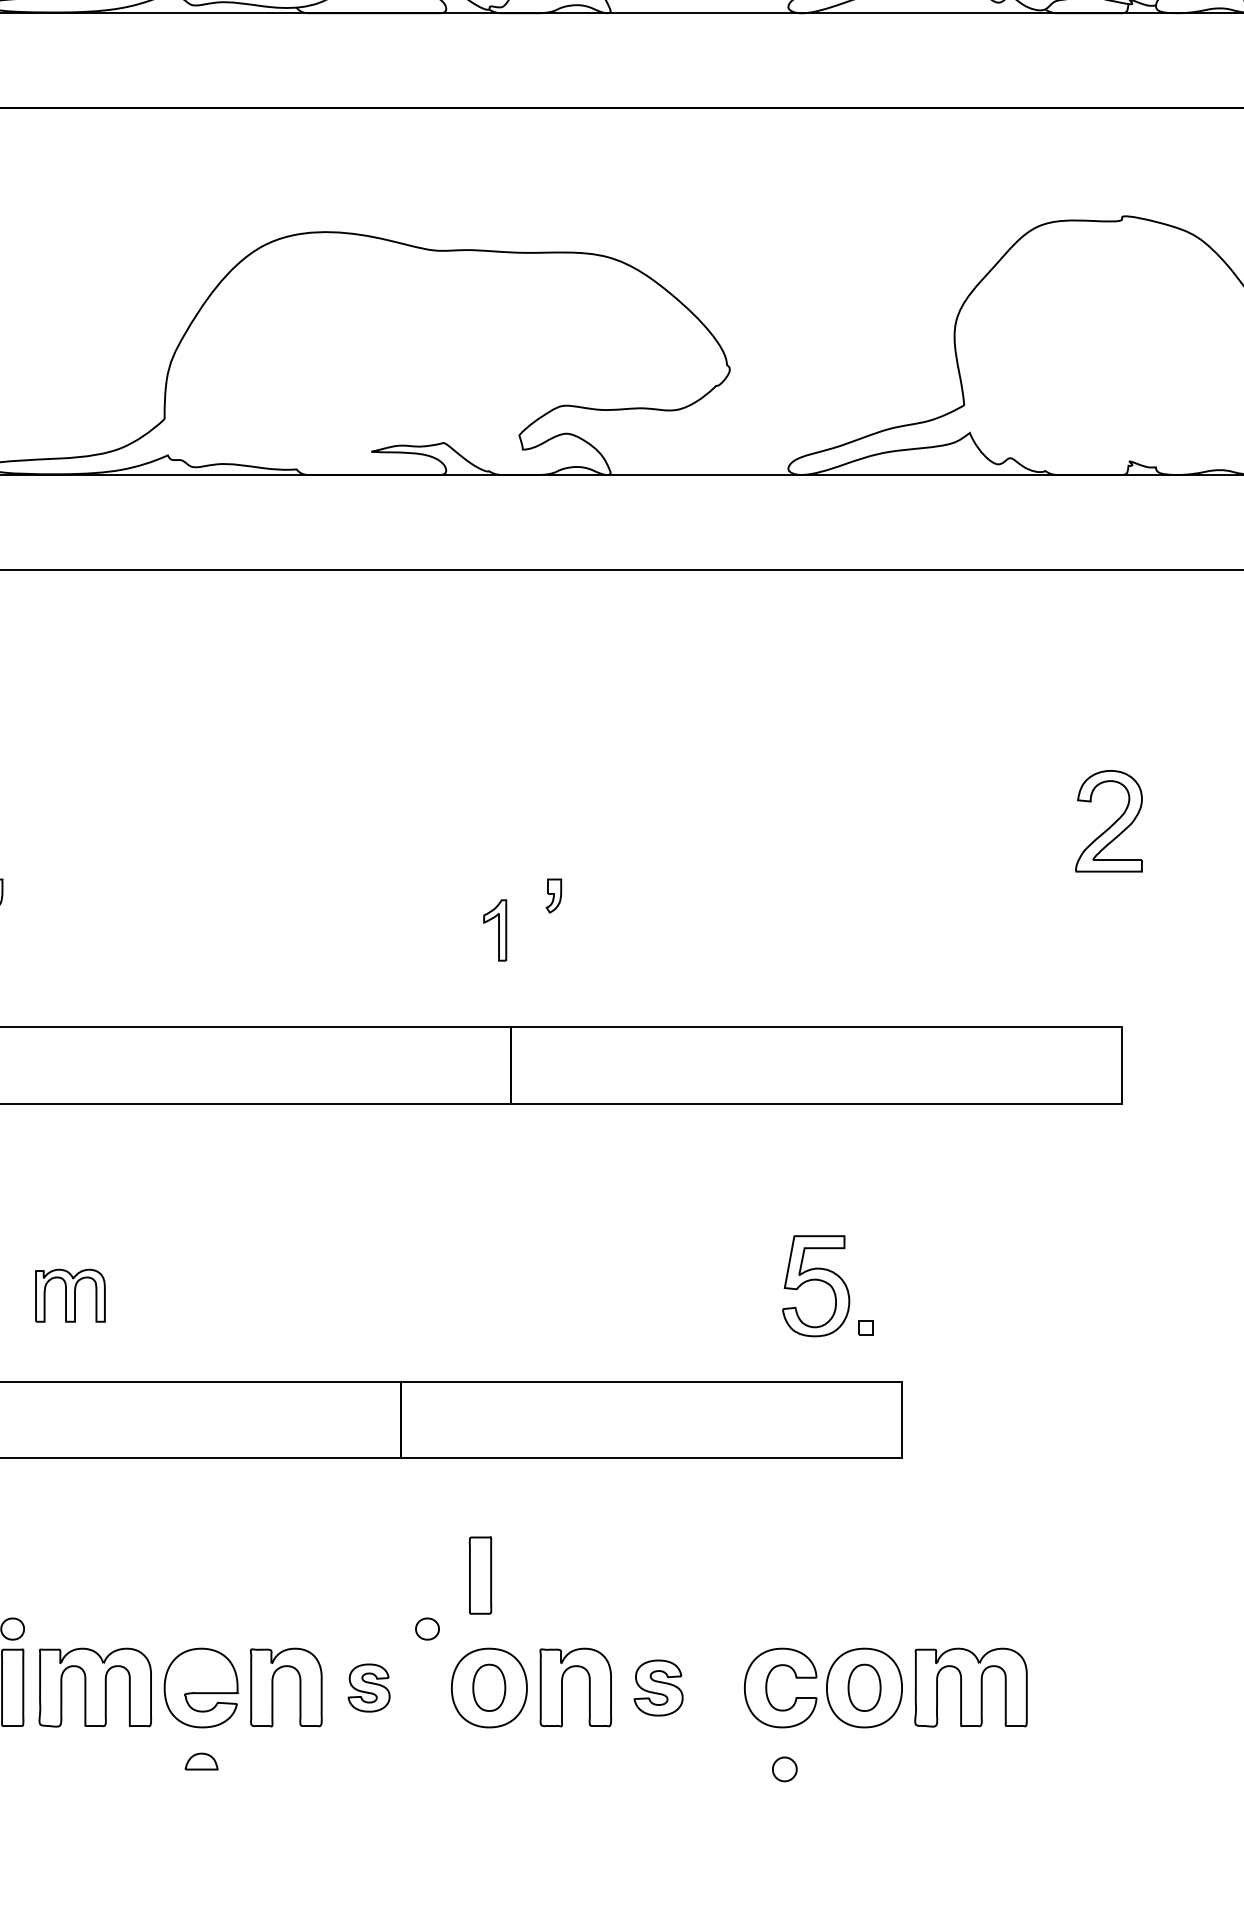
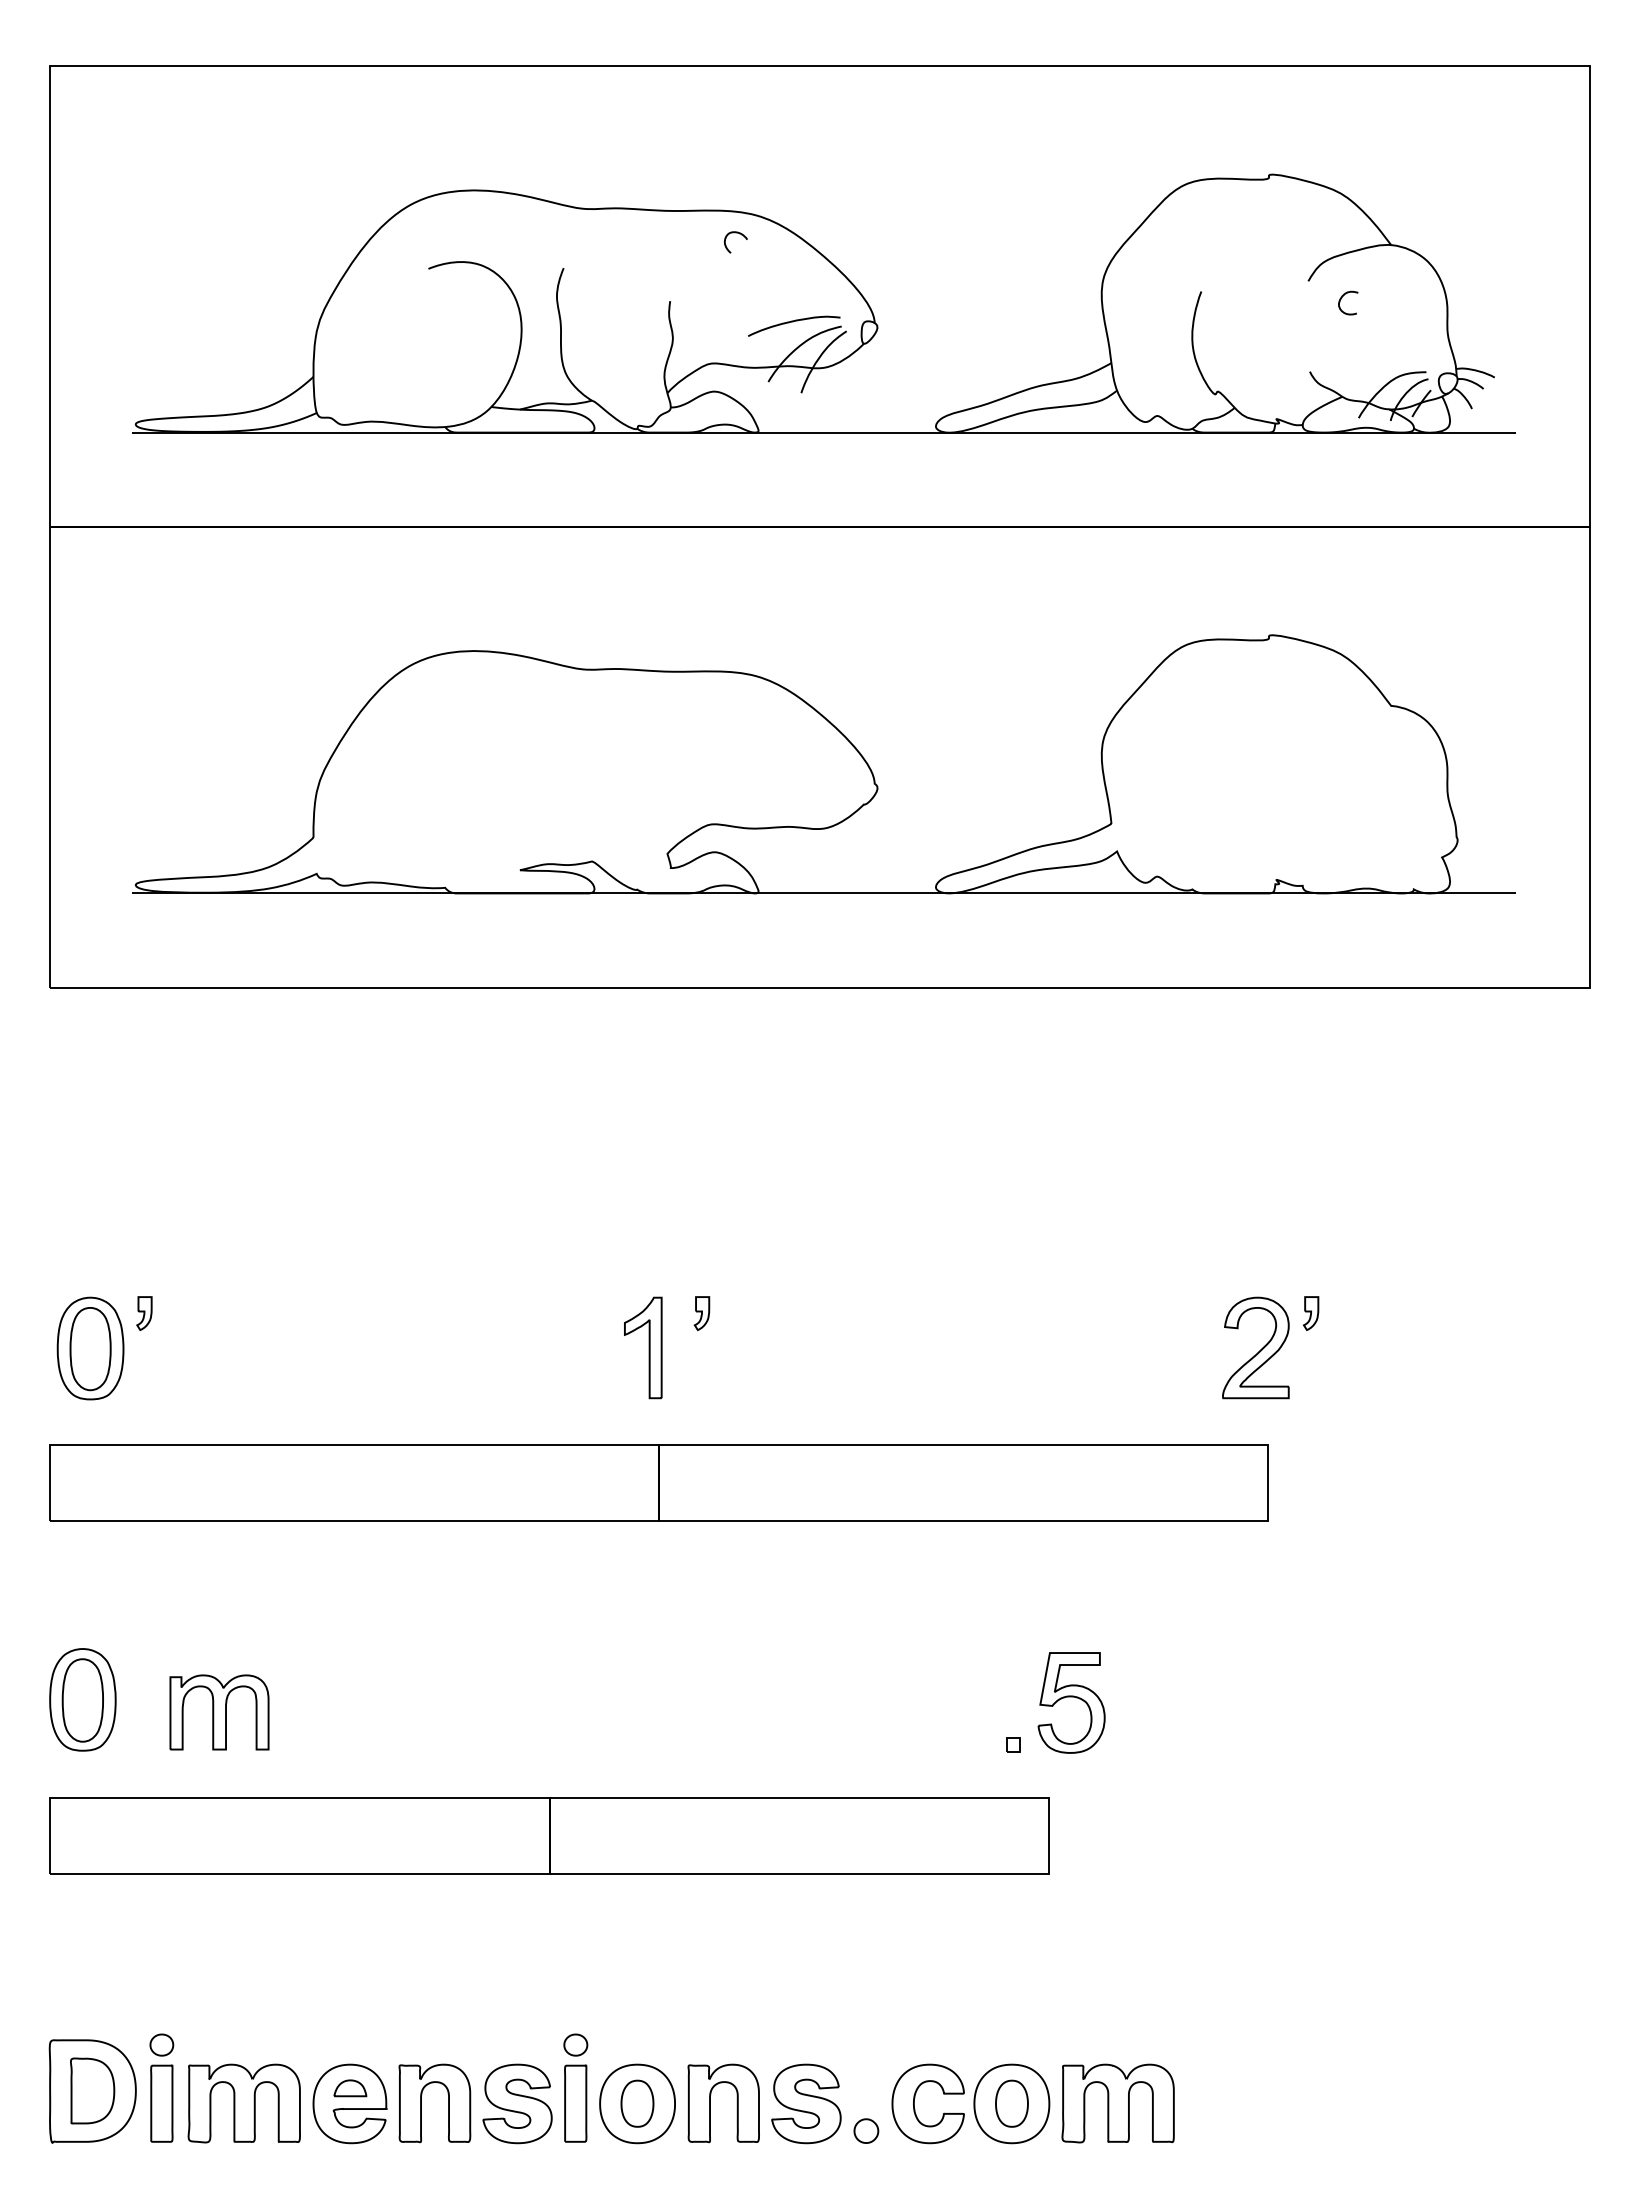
part: (1108, 820) -> (1255, 1347), moved
part: (1164, 895) -> (1311, 1313), added
part: (495, 930) -> (643, 1347), size x1.67
part: (816, 1285) -> (1071, 1702), moved
part: (70, 1295) -> (219, 1712), size x1.43
part: (480, 1575) -> (575, 2103), moved
part: (369, 1687) -> (517, 2103), size x1.67
part: (658, 1687) -> (806, 2103), size x1.43
part: (201, 1761) -> (350, 2088), moved
part: (784, 1768) -> (866, 2130), moved

